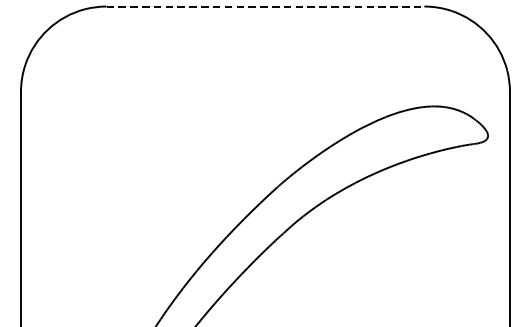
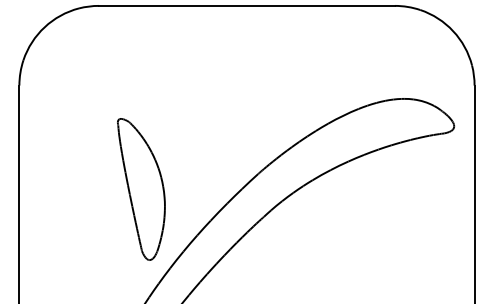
line: (266, 6) -> (247, 5), dashed -> solid
part: (152, 203) -> (141, 189), added

